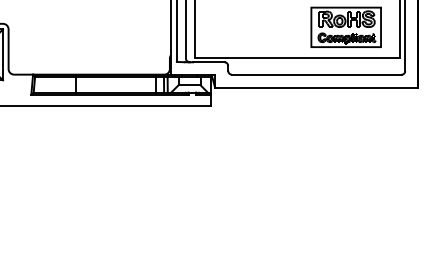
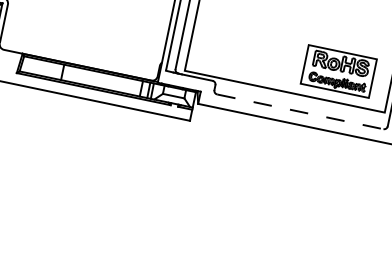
line: (316, 74) -> (300, 111), solid -> dashed

